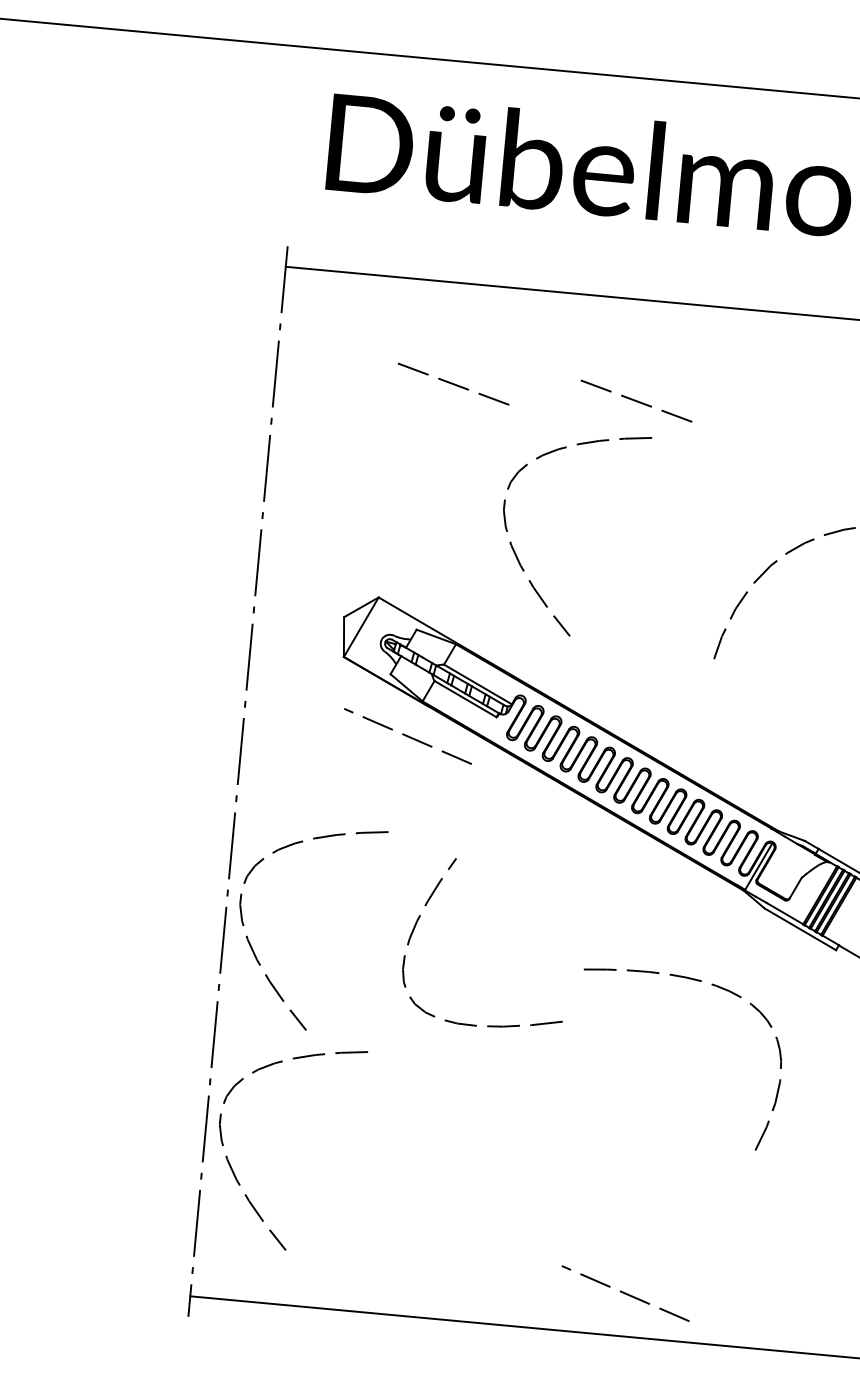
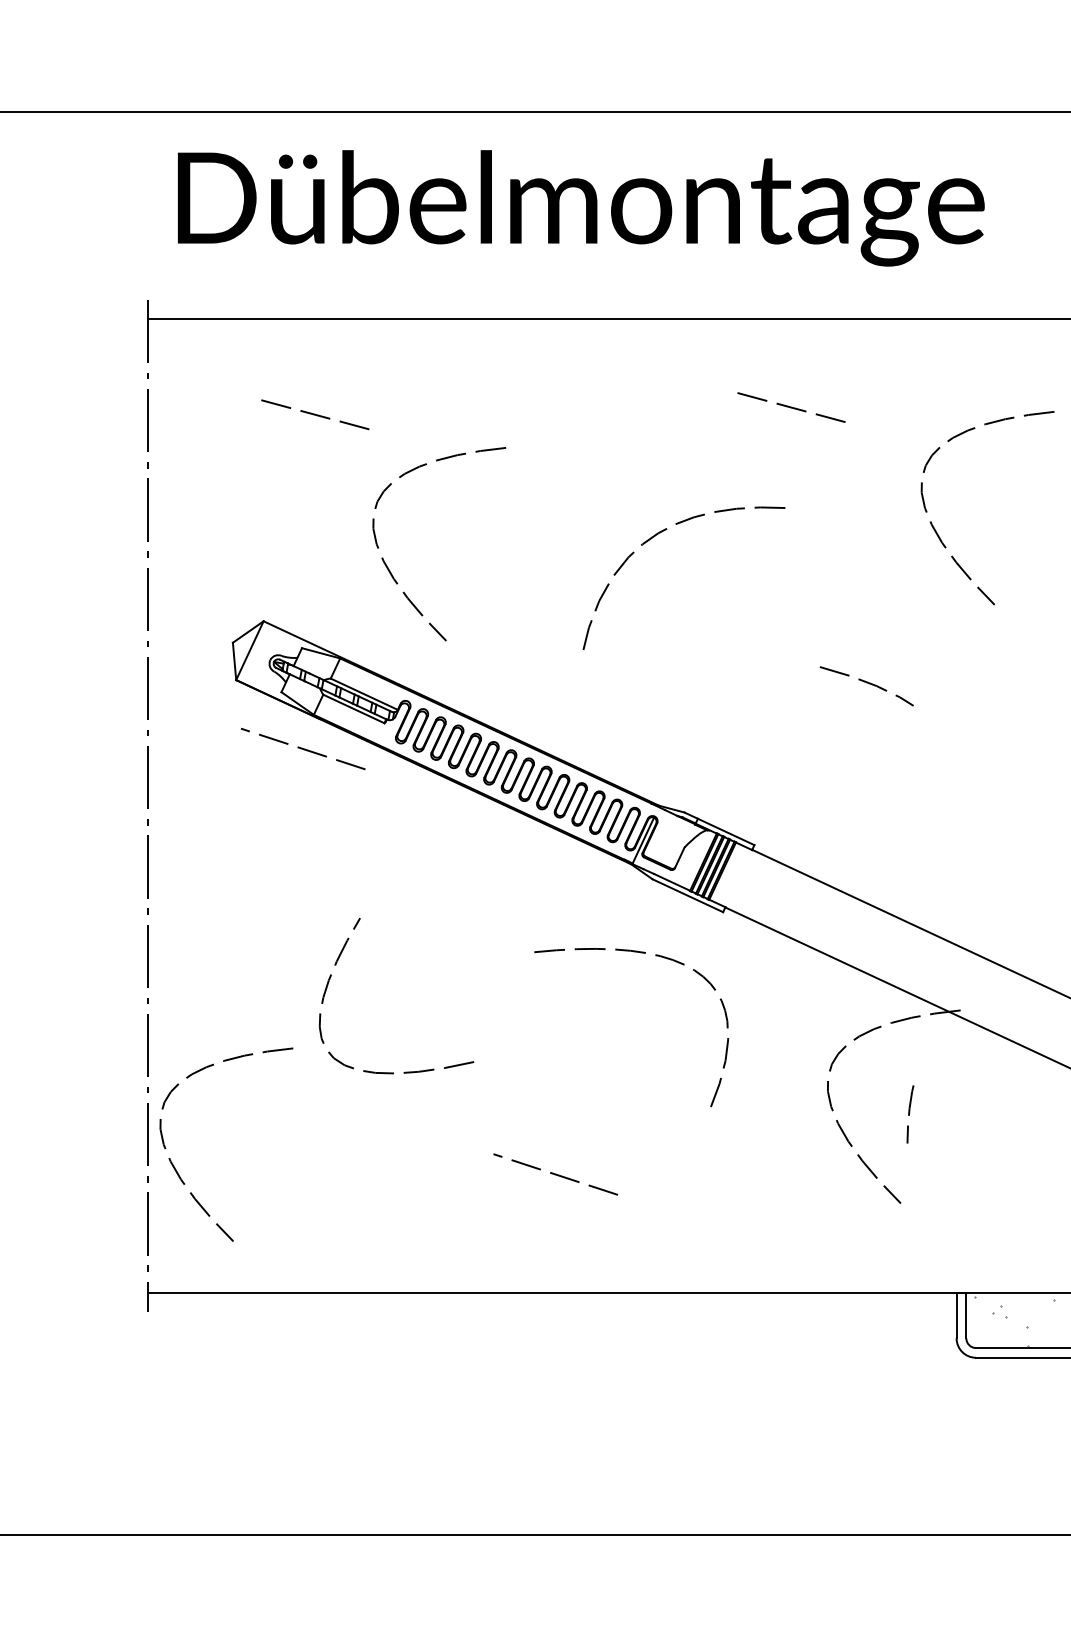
line: (636, 400) -> (488, 414), removed
curve: (426, 906) -> (336, 965), moved
curve: (254, 952) -> (178, 964), removed
curve: (695, 981) -> (640, 953), moved
line: (625, 1293) -> (555, 1174), moved

